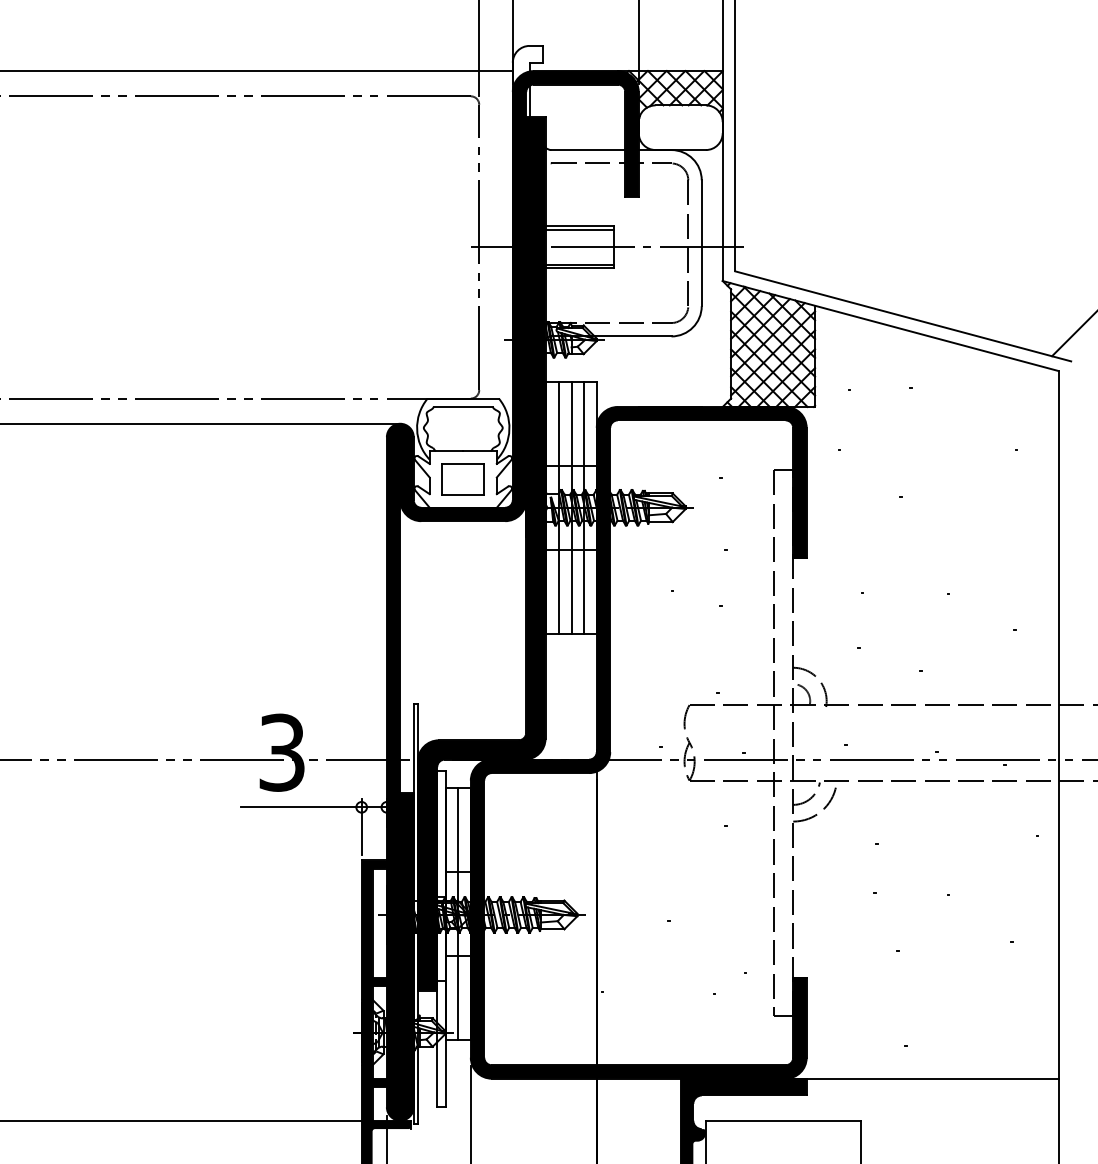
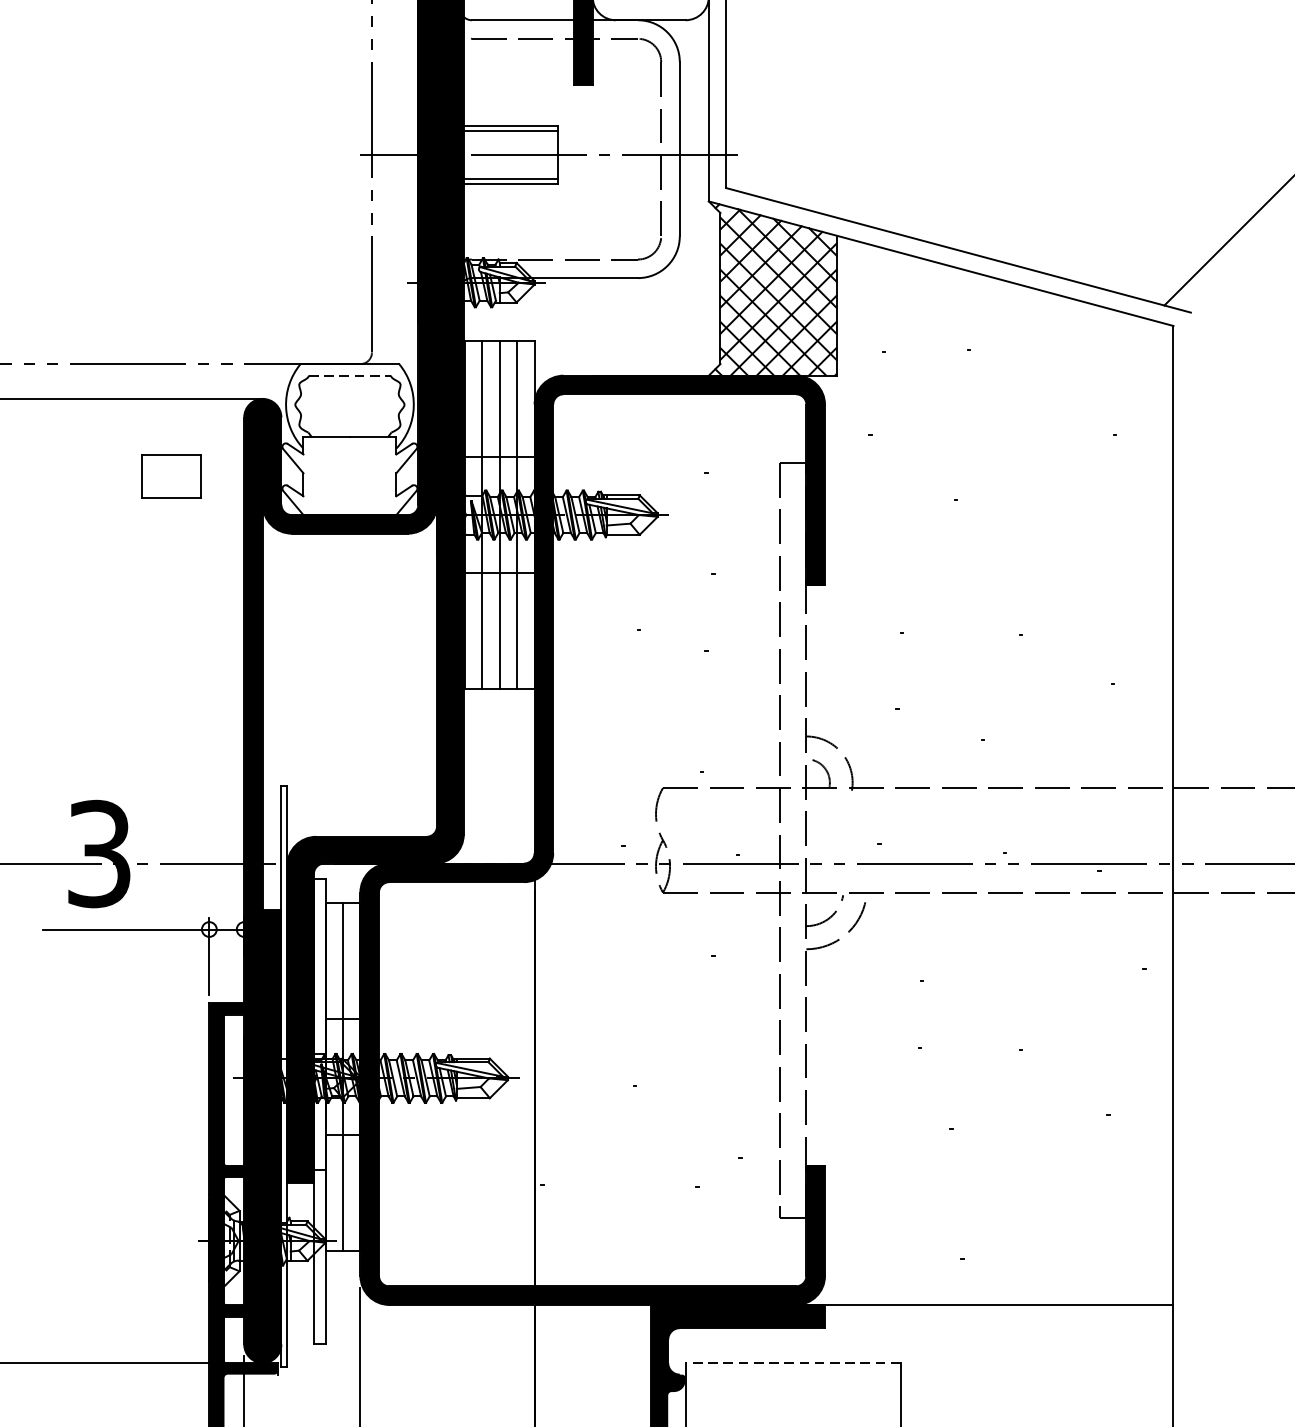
line: (463, 406) -> (350, 375), solid -> dashed
part: (462, 479) -> (170, 476), moved
line: (783, 1120) -> (792, 1362), solid -> dashed

